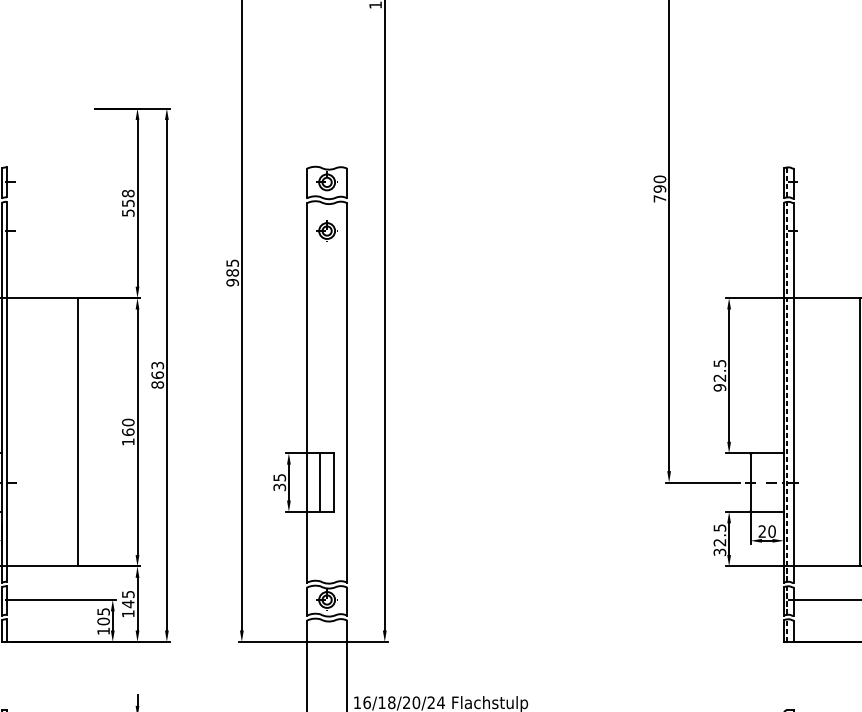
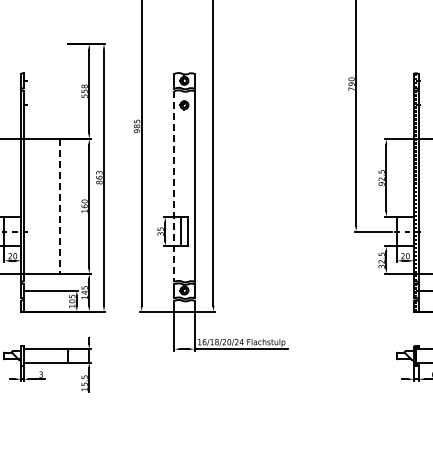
line: (307, 394) -> (174, 187), solid -> dashed
line: (78, 432) -> (59, 206), solid -> dashed

